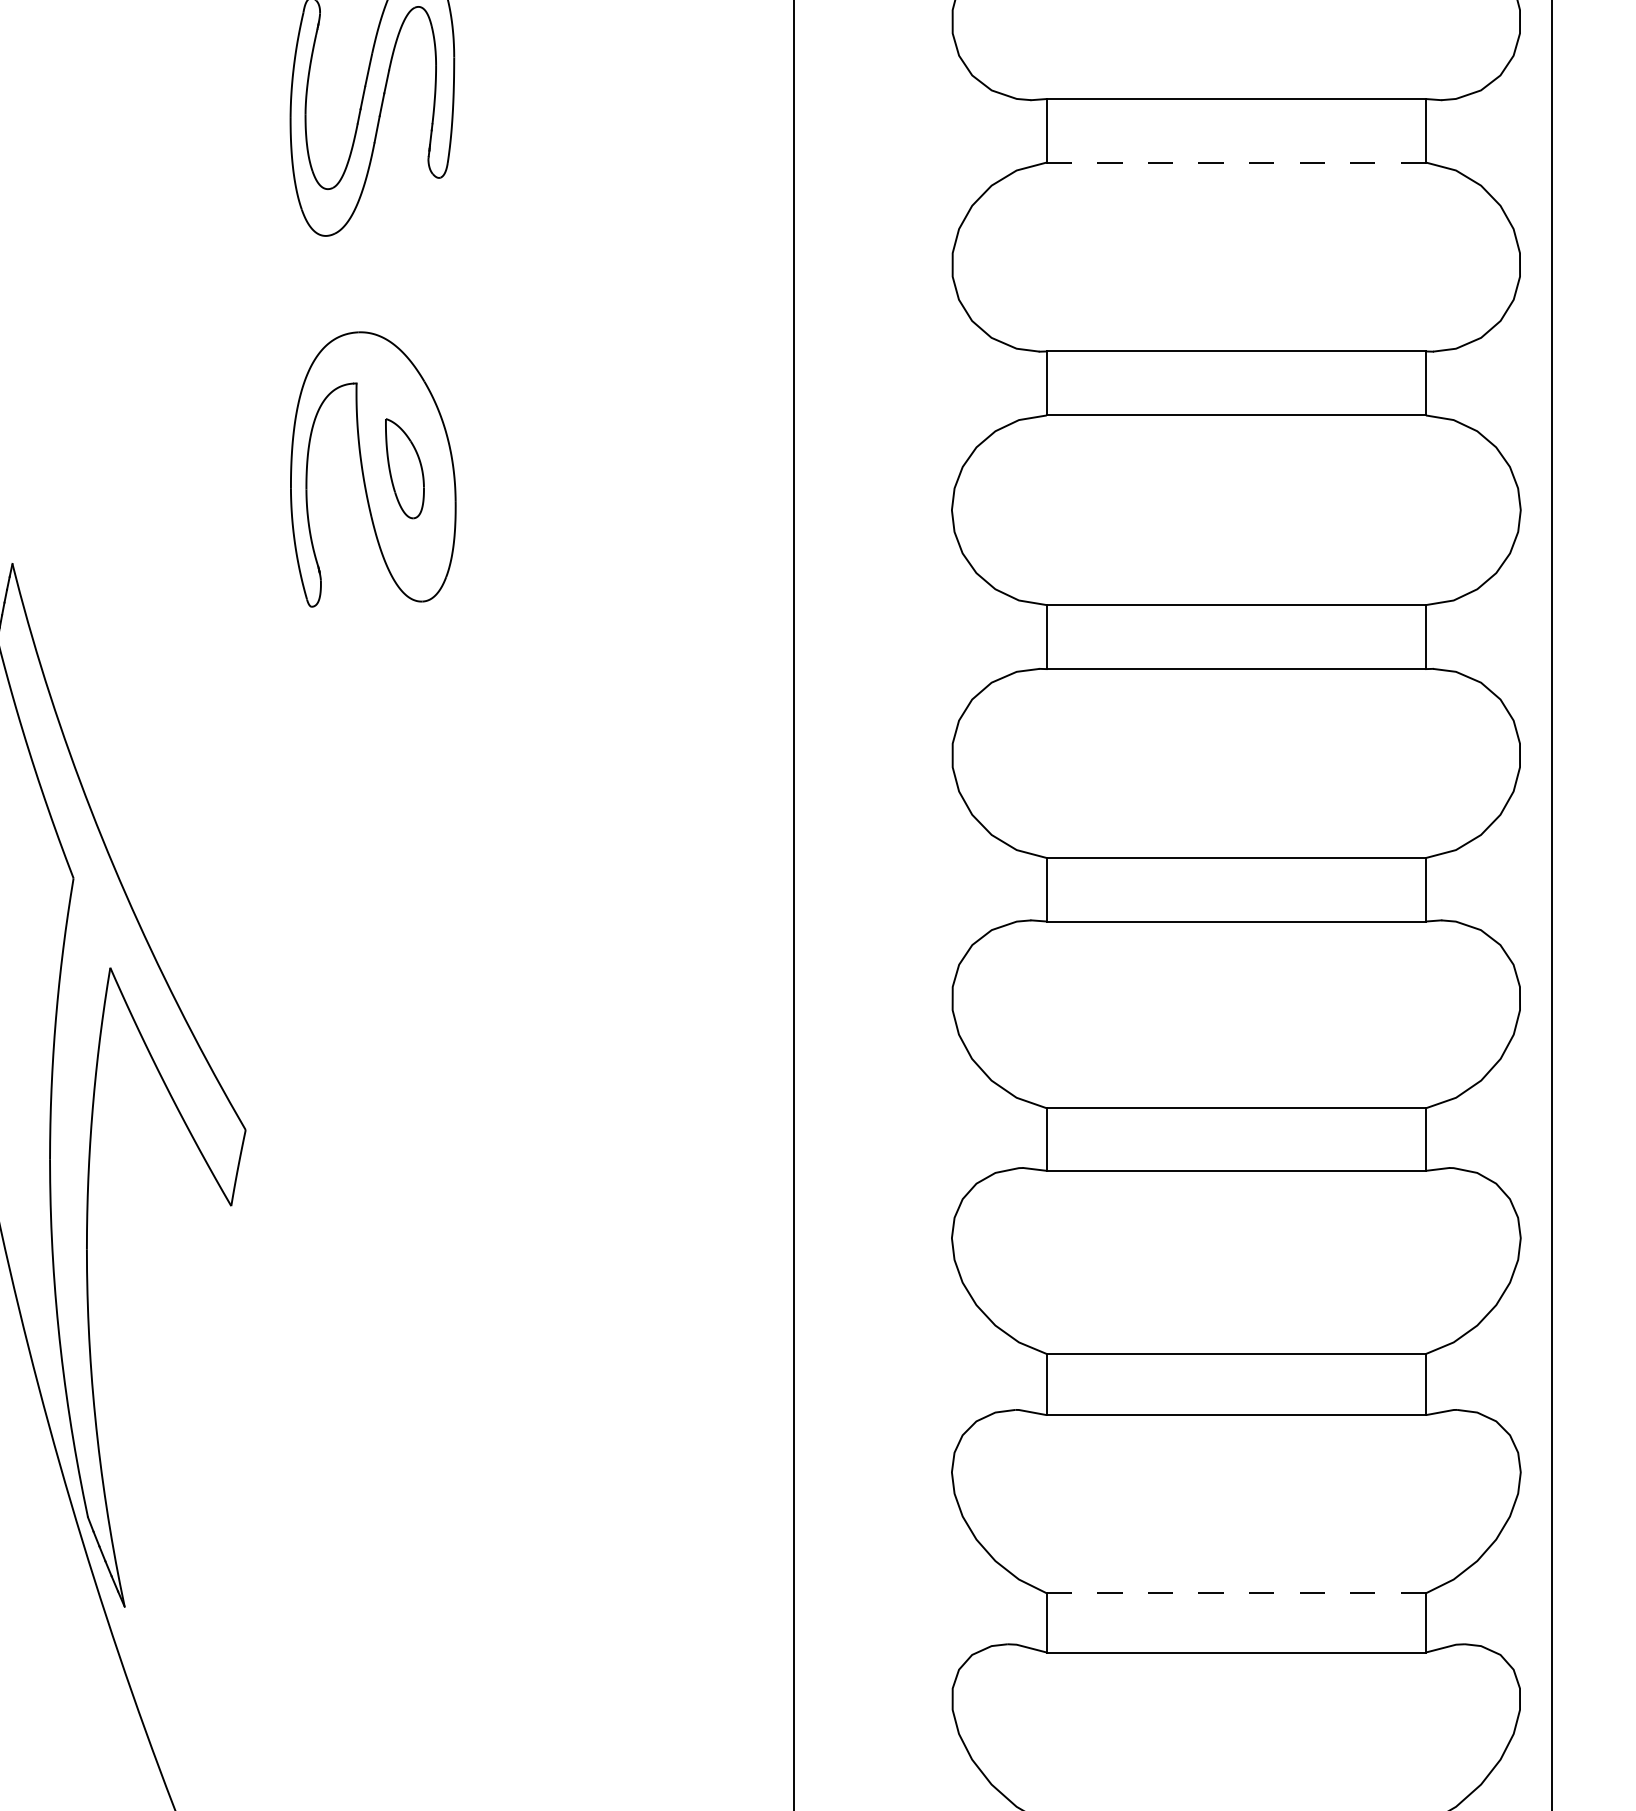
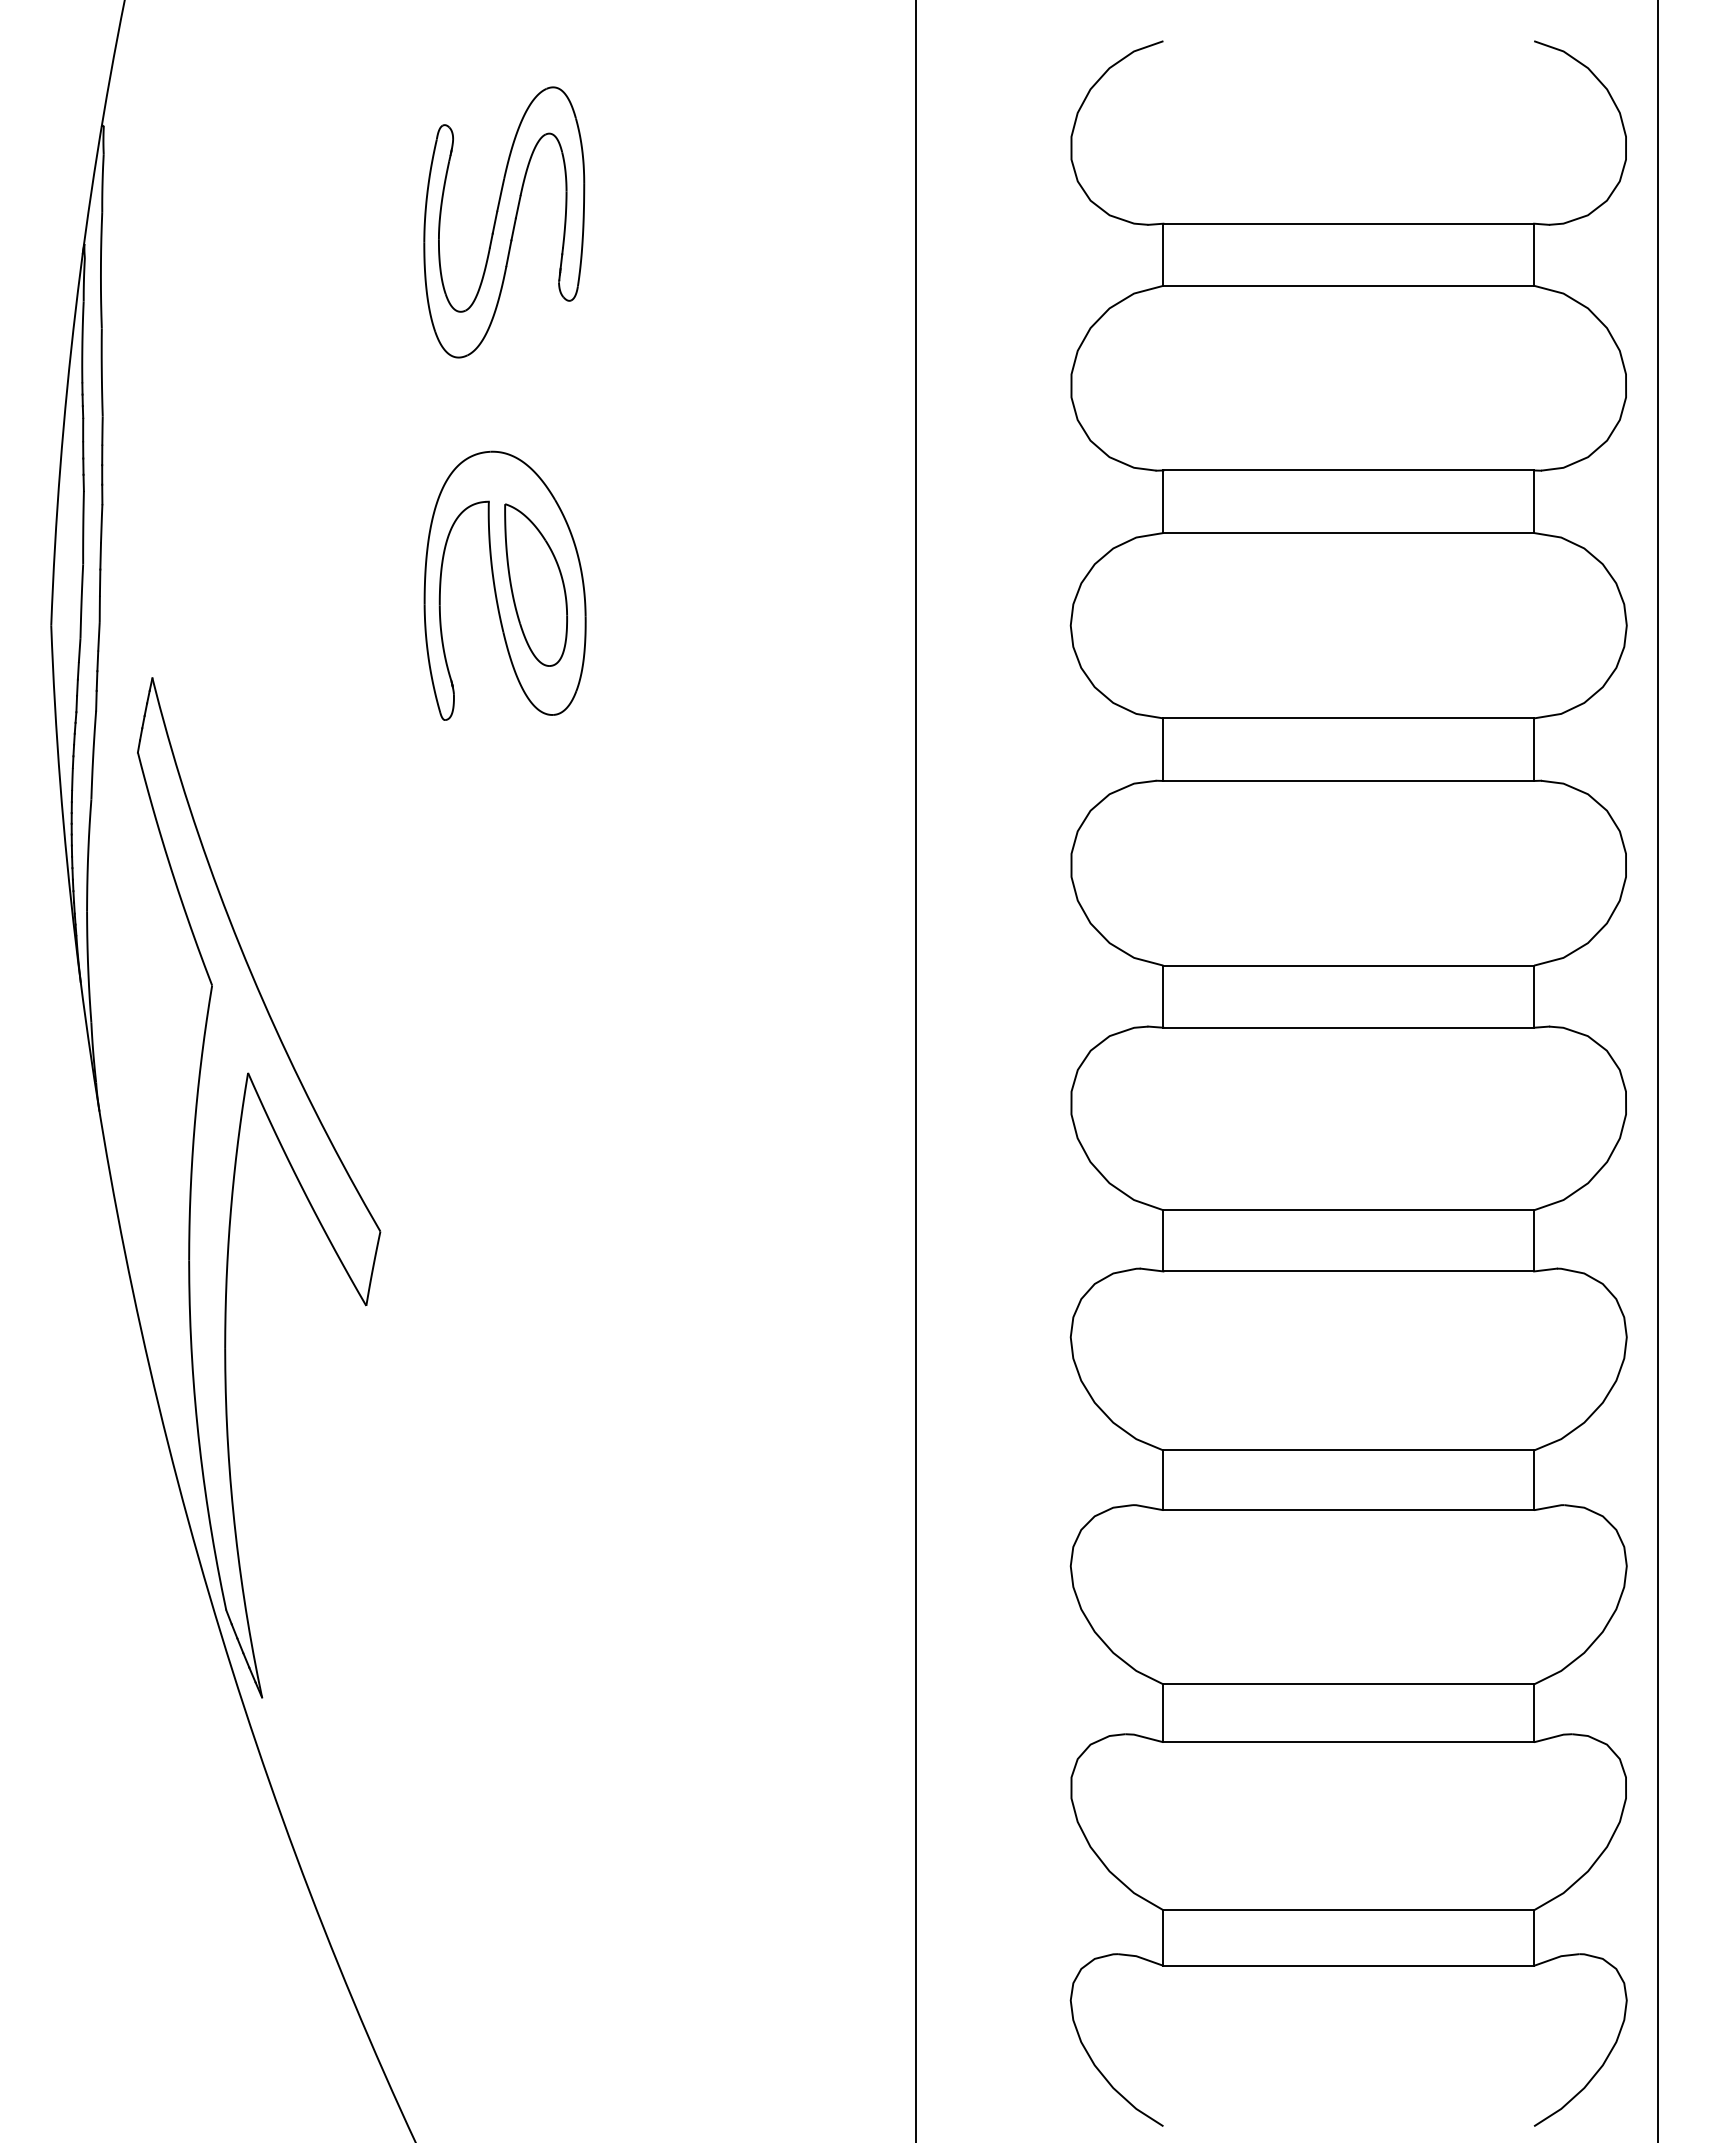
line: (1236, 162) -> (1348, 285), dashed -> solid
part: (404, 468) -> (535, 584), size x1.67
line: (1236, 1593) -> (1348, 1684), dashed -> solid

